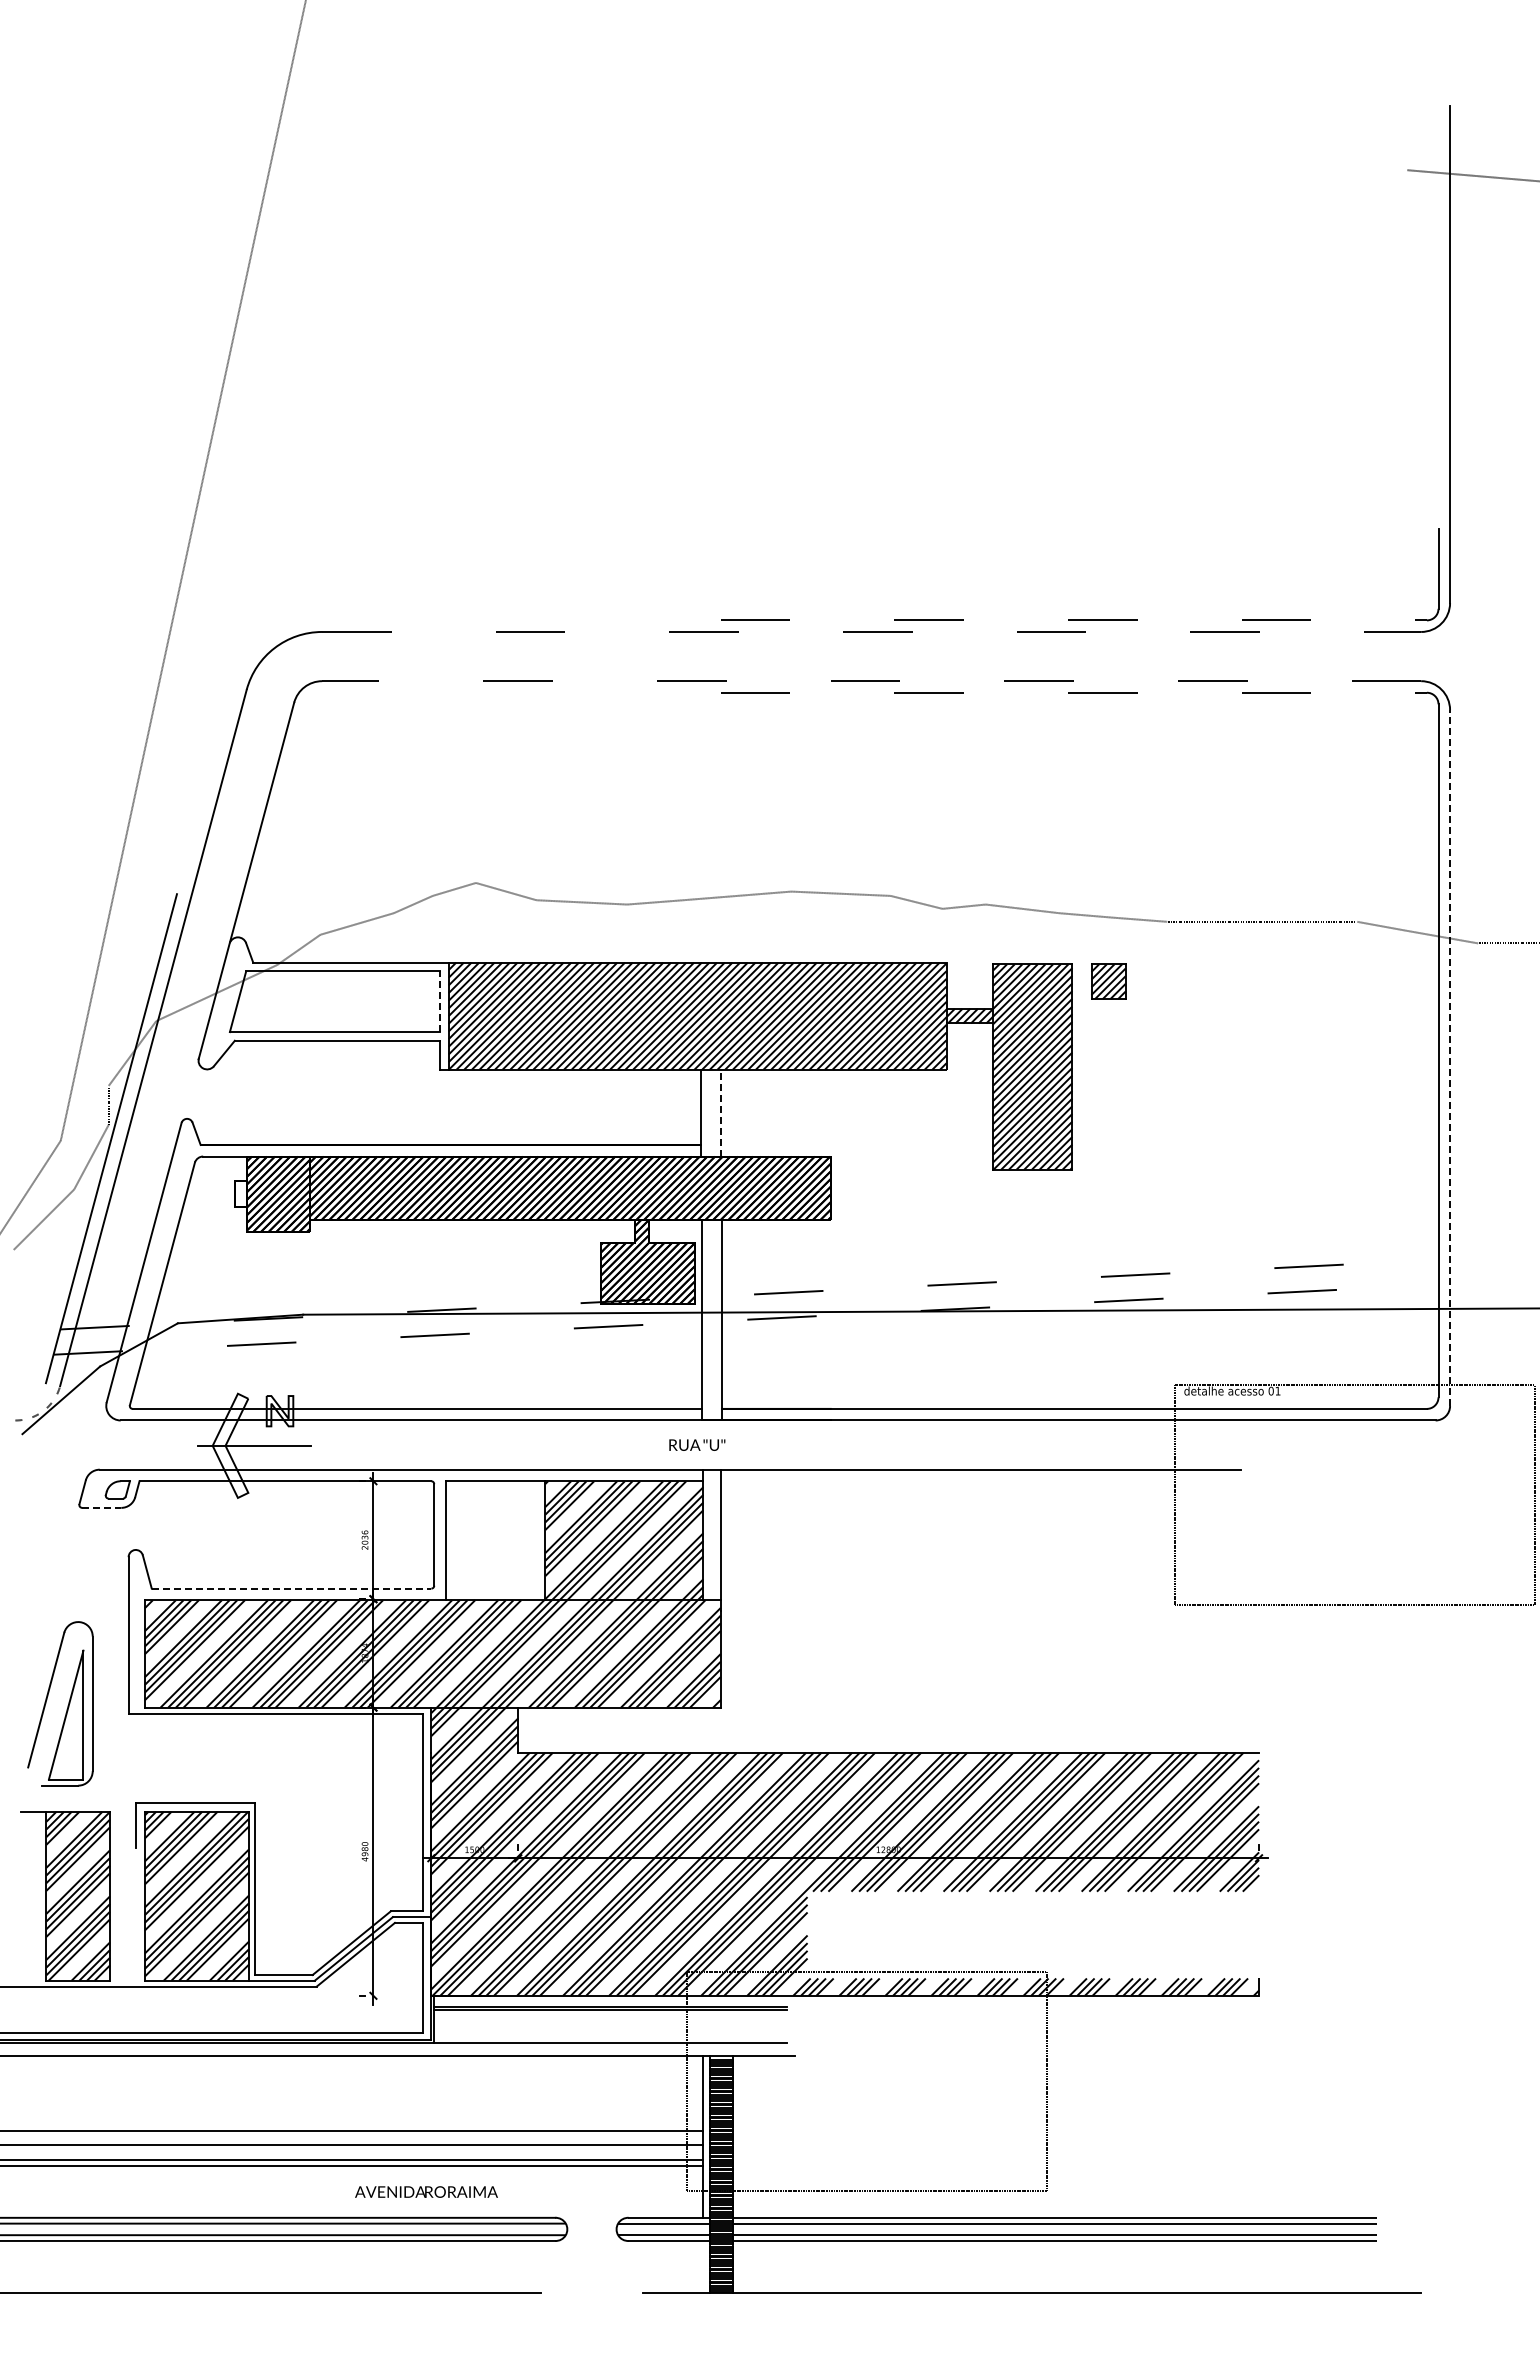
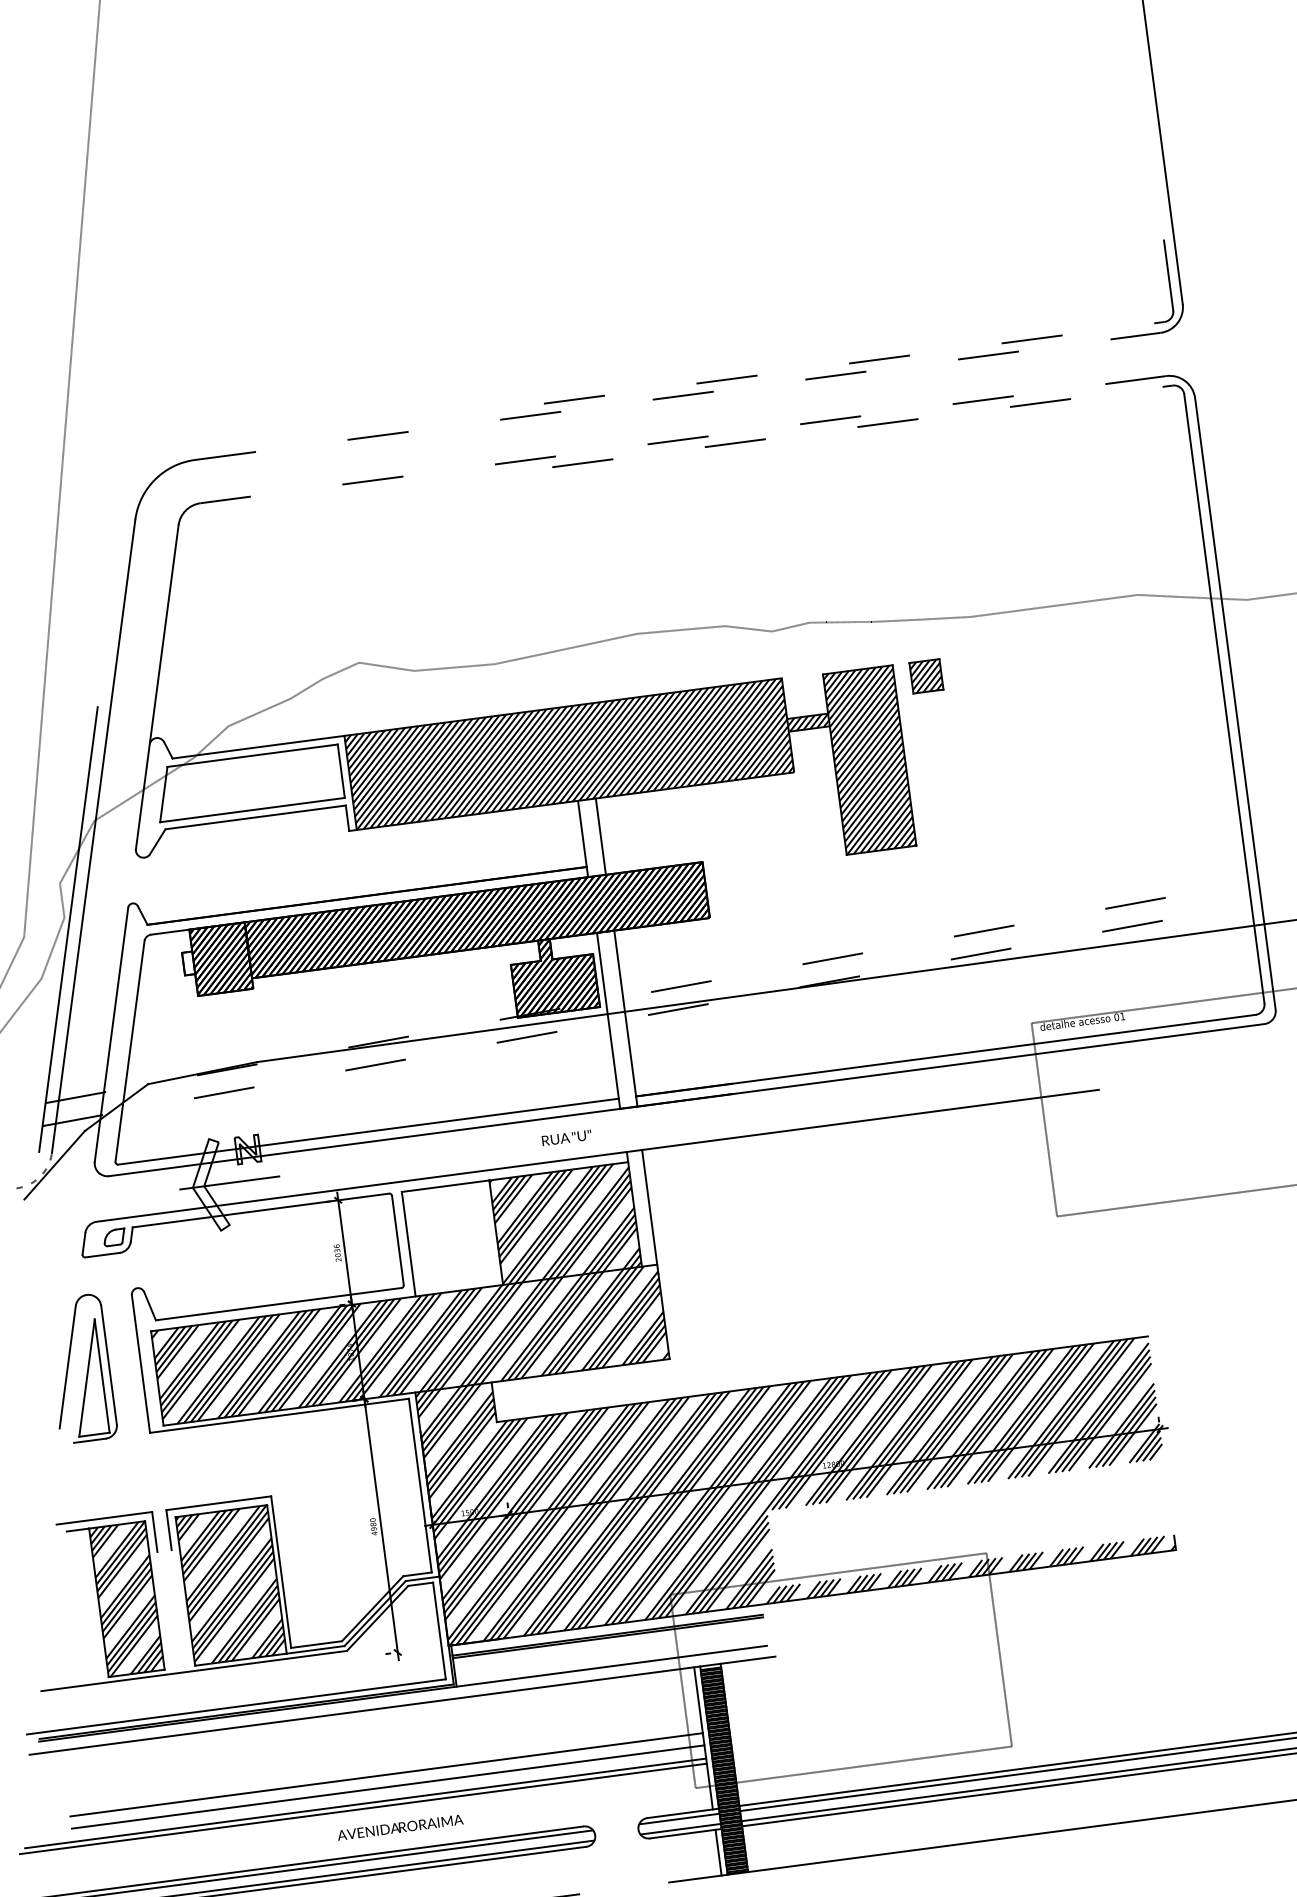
line: (440, 1001) -> (341, 771), dashed -> solid
line: (1450, 1058) -> (1235, 704), dashed -> solid
line: (720, 1112) -> (600, 836), dashed -> solid
text: (697, 1444) -> (566, 1137), moved
line: (101, 1507) -> (102, 1254), dashed -> solid
line: (291, 1588) -> (278, 1304), dashed -> solid
part: (67, 1705) -> (87, 1369), moved
part: (64, 1803) -> (104, 1519), added
text: (426, 2191) -> (400, 1827), moved
line: (702, 2266) -> (718, 1852), added

